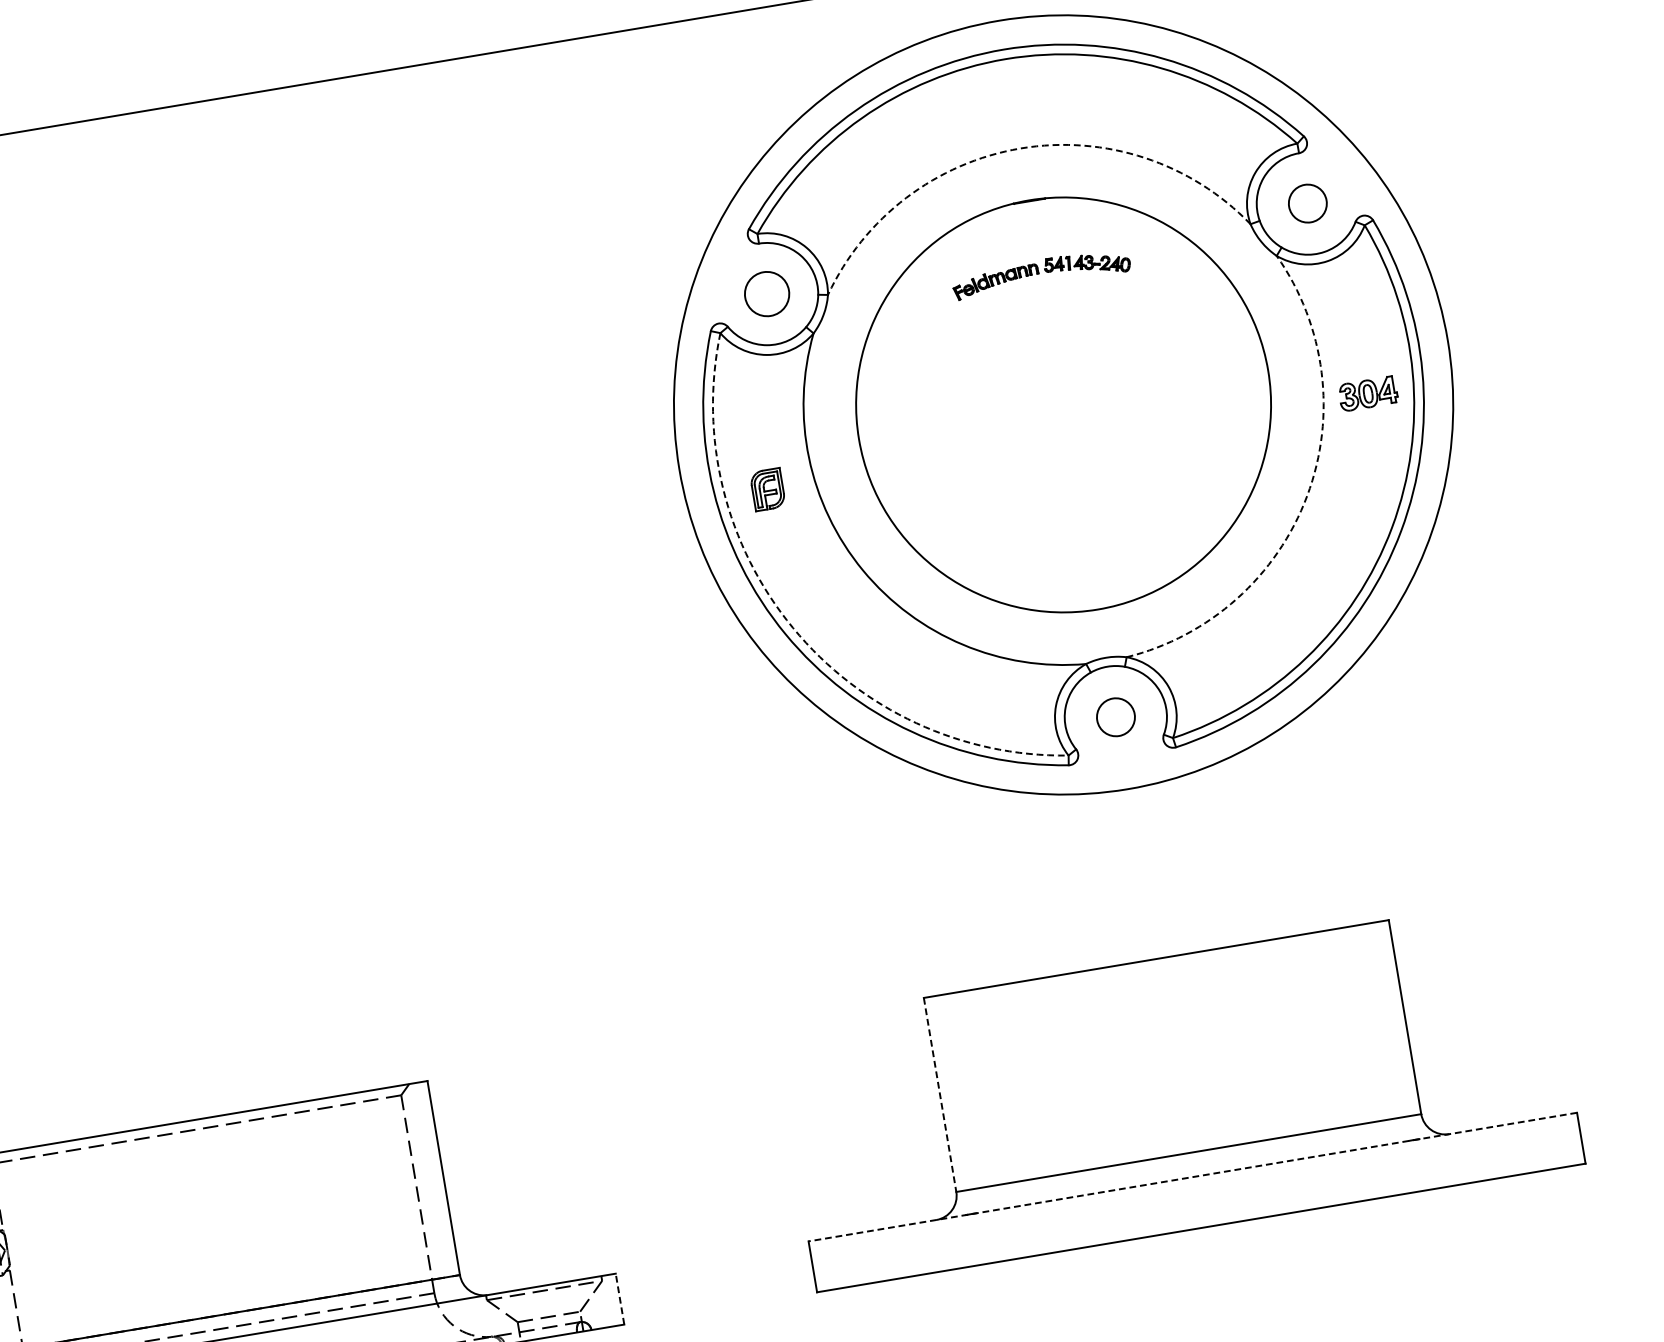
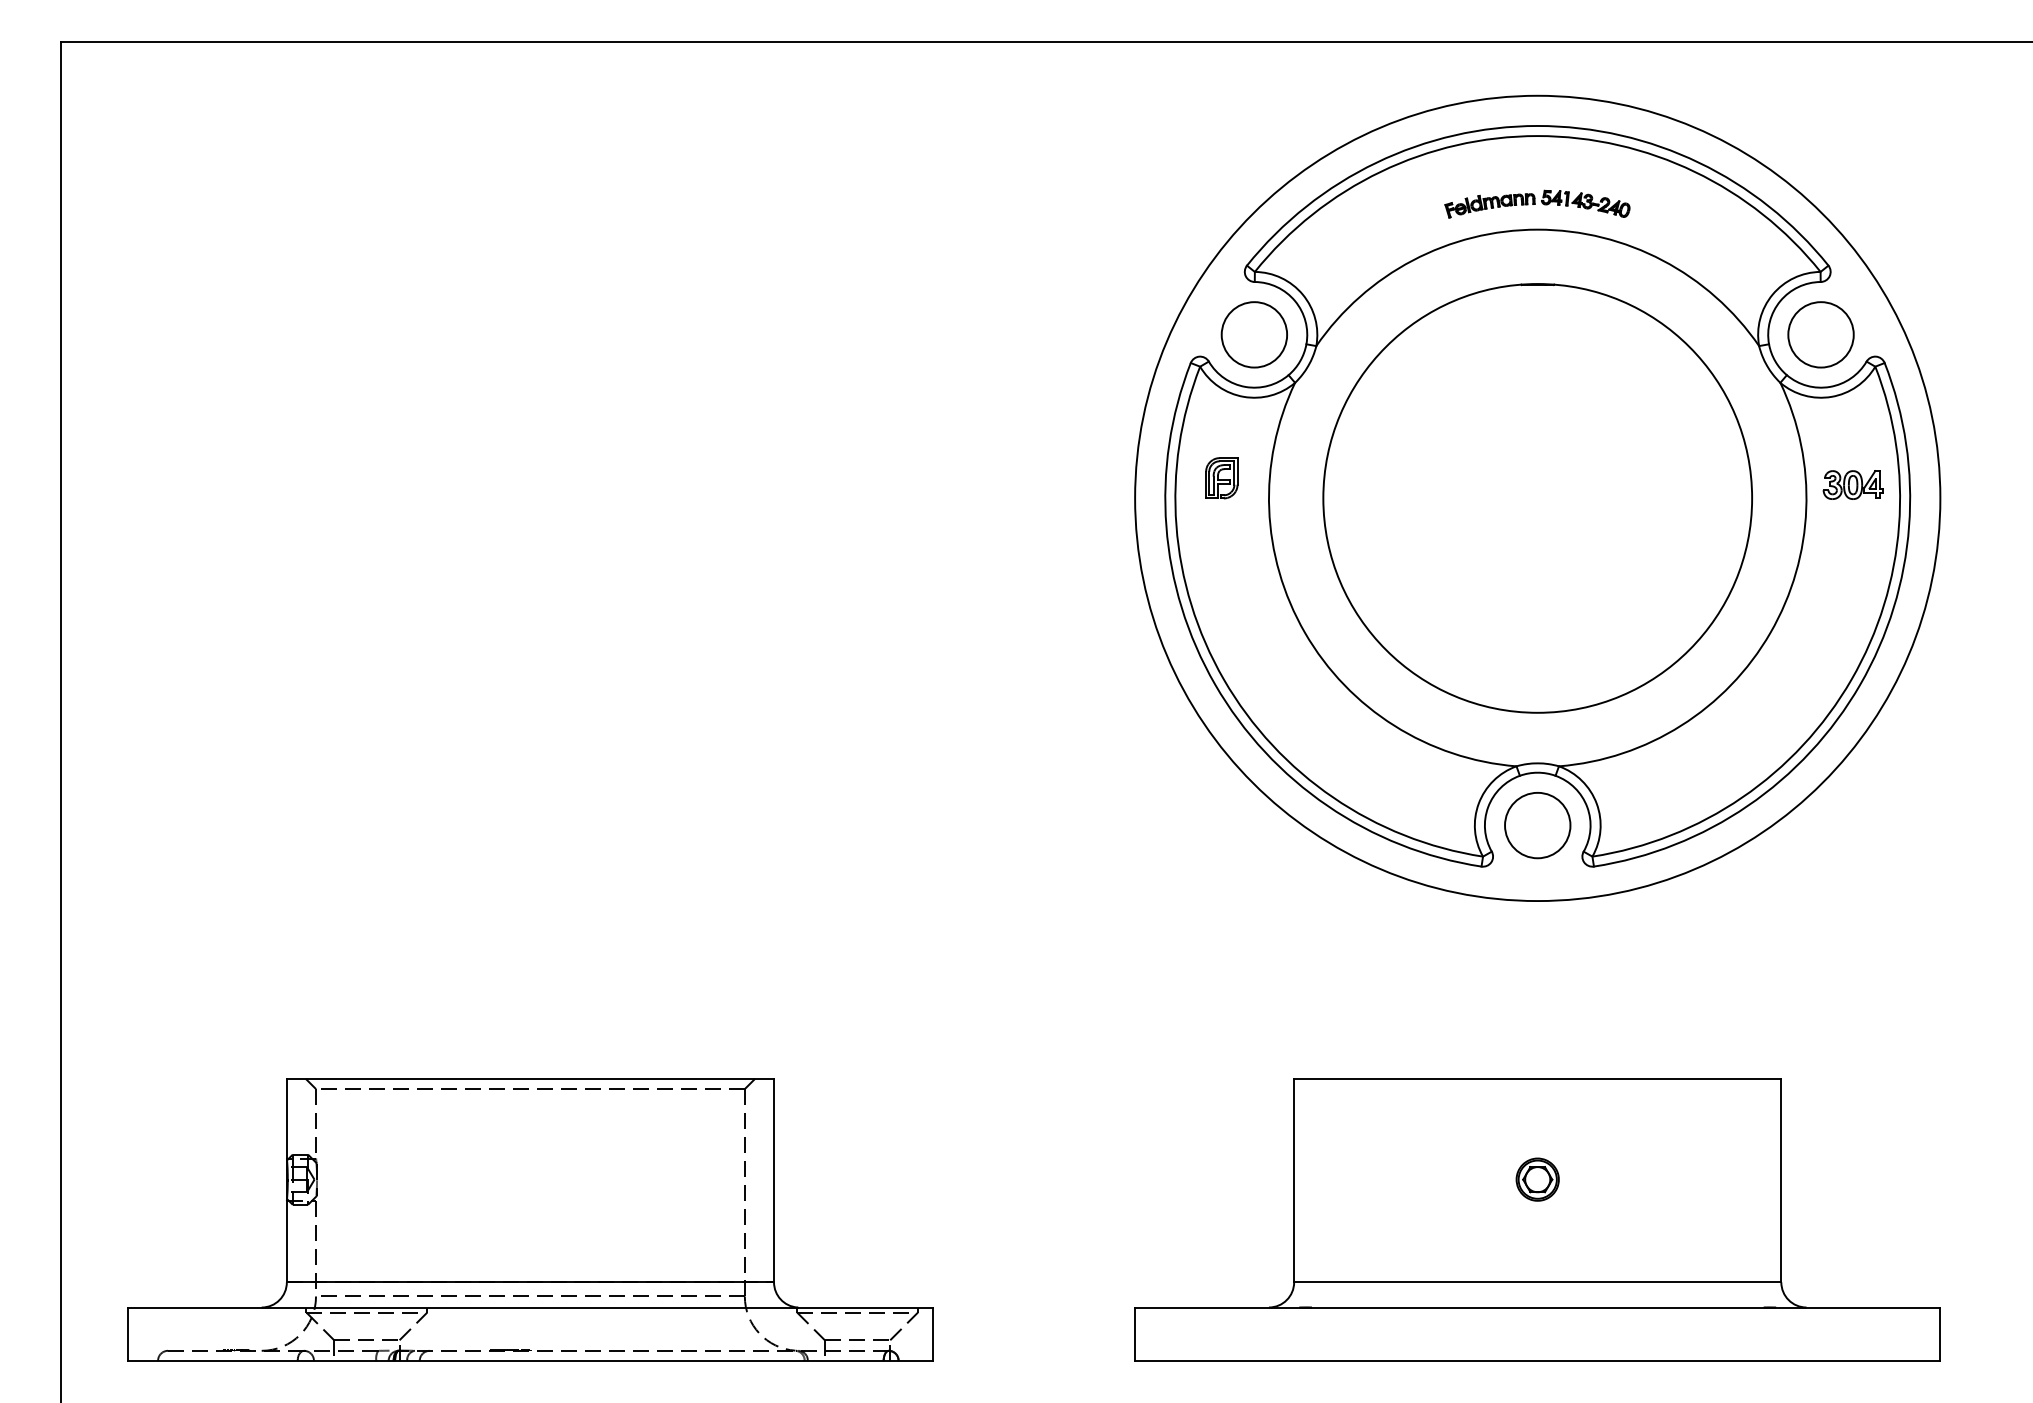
arc: (1020, 148) -> (1537, 229), dashed -> solid
circle: (1307, 203) -> (1820, 334), size x1.67
part: (1041, 272) -> (1537, 203), moved
circle: (767, 293) -> (1254, 334), size x1.43
part: (1367, 393) -> (1852, 484), moved
part: (767, 489) -> (1221, 478), moved
arc: (1307, 495) -> (1770, 632), dashed -> solid
arc: (792, 627) -> (1223, 679), dashed -> solid
circle: (1115, 717) -> (1537, 825), size x1.67
part: (1172, 1054) -> (1537, 1179), added
line: (940, 1094) -> (1294, 1180), dashed -> solid
line: (1192, 1177) -> (1537, 1307), dashed -> solid
line: (620, 1299) -> (933, 1334), dashed -> solid

